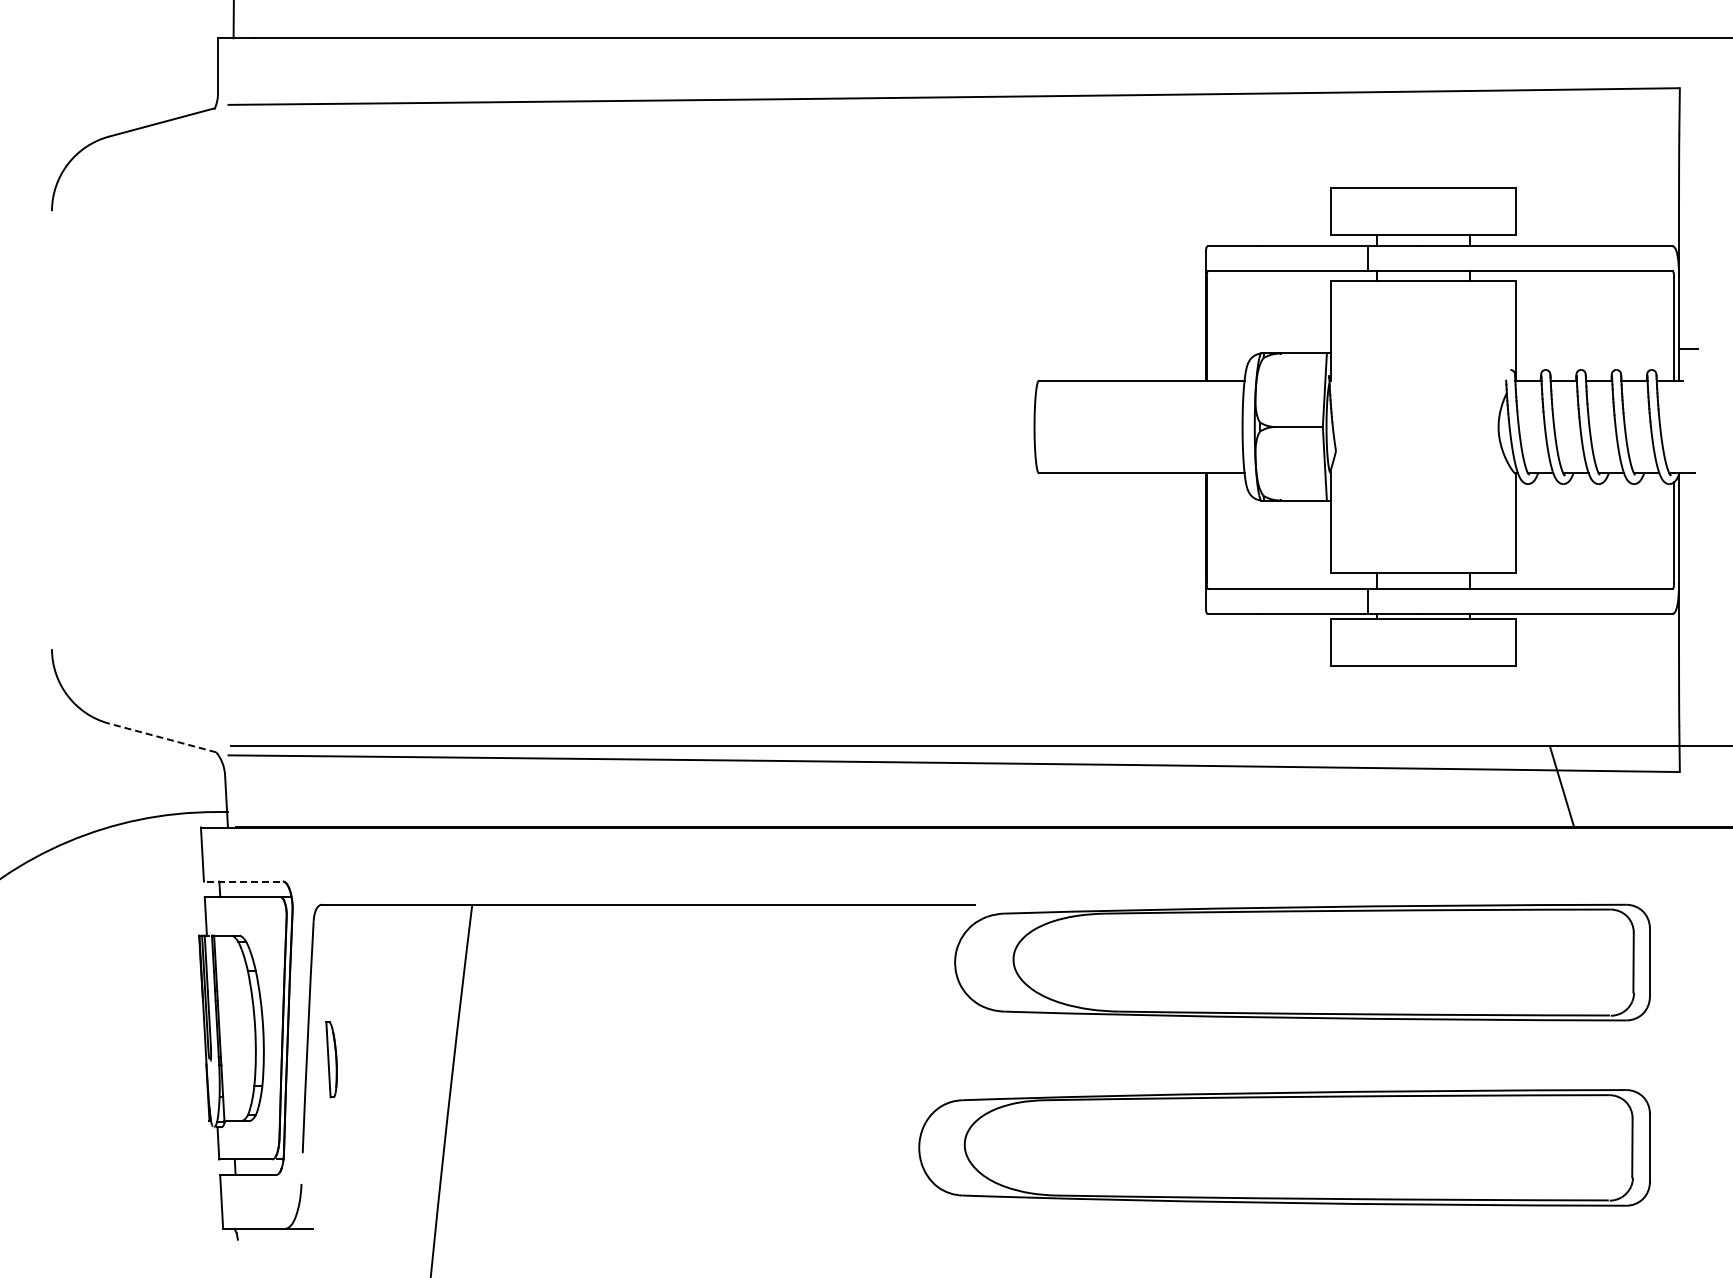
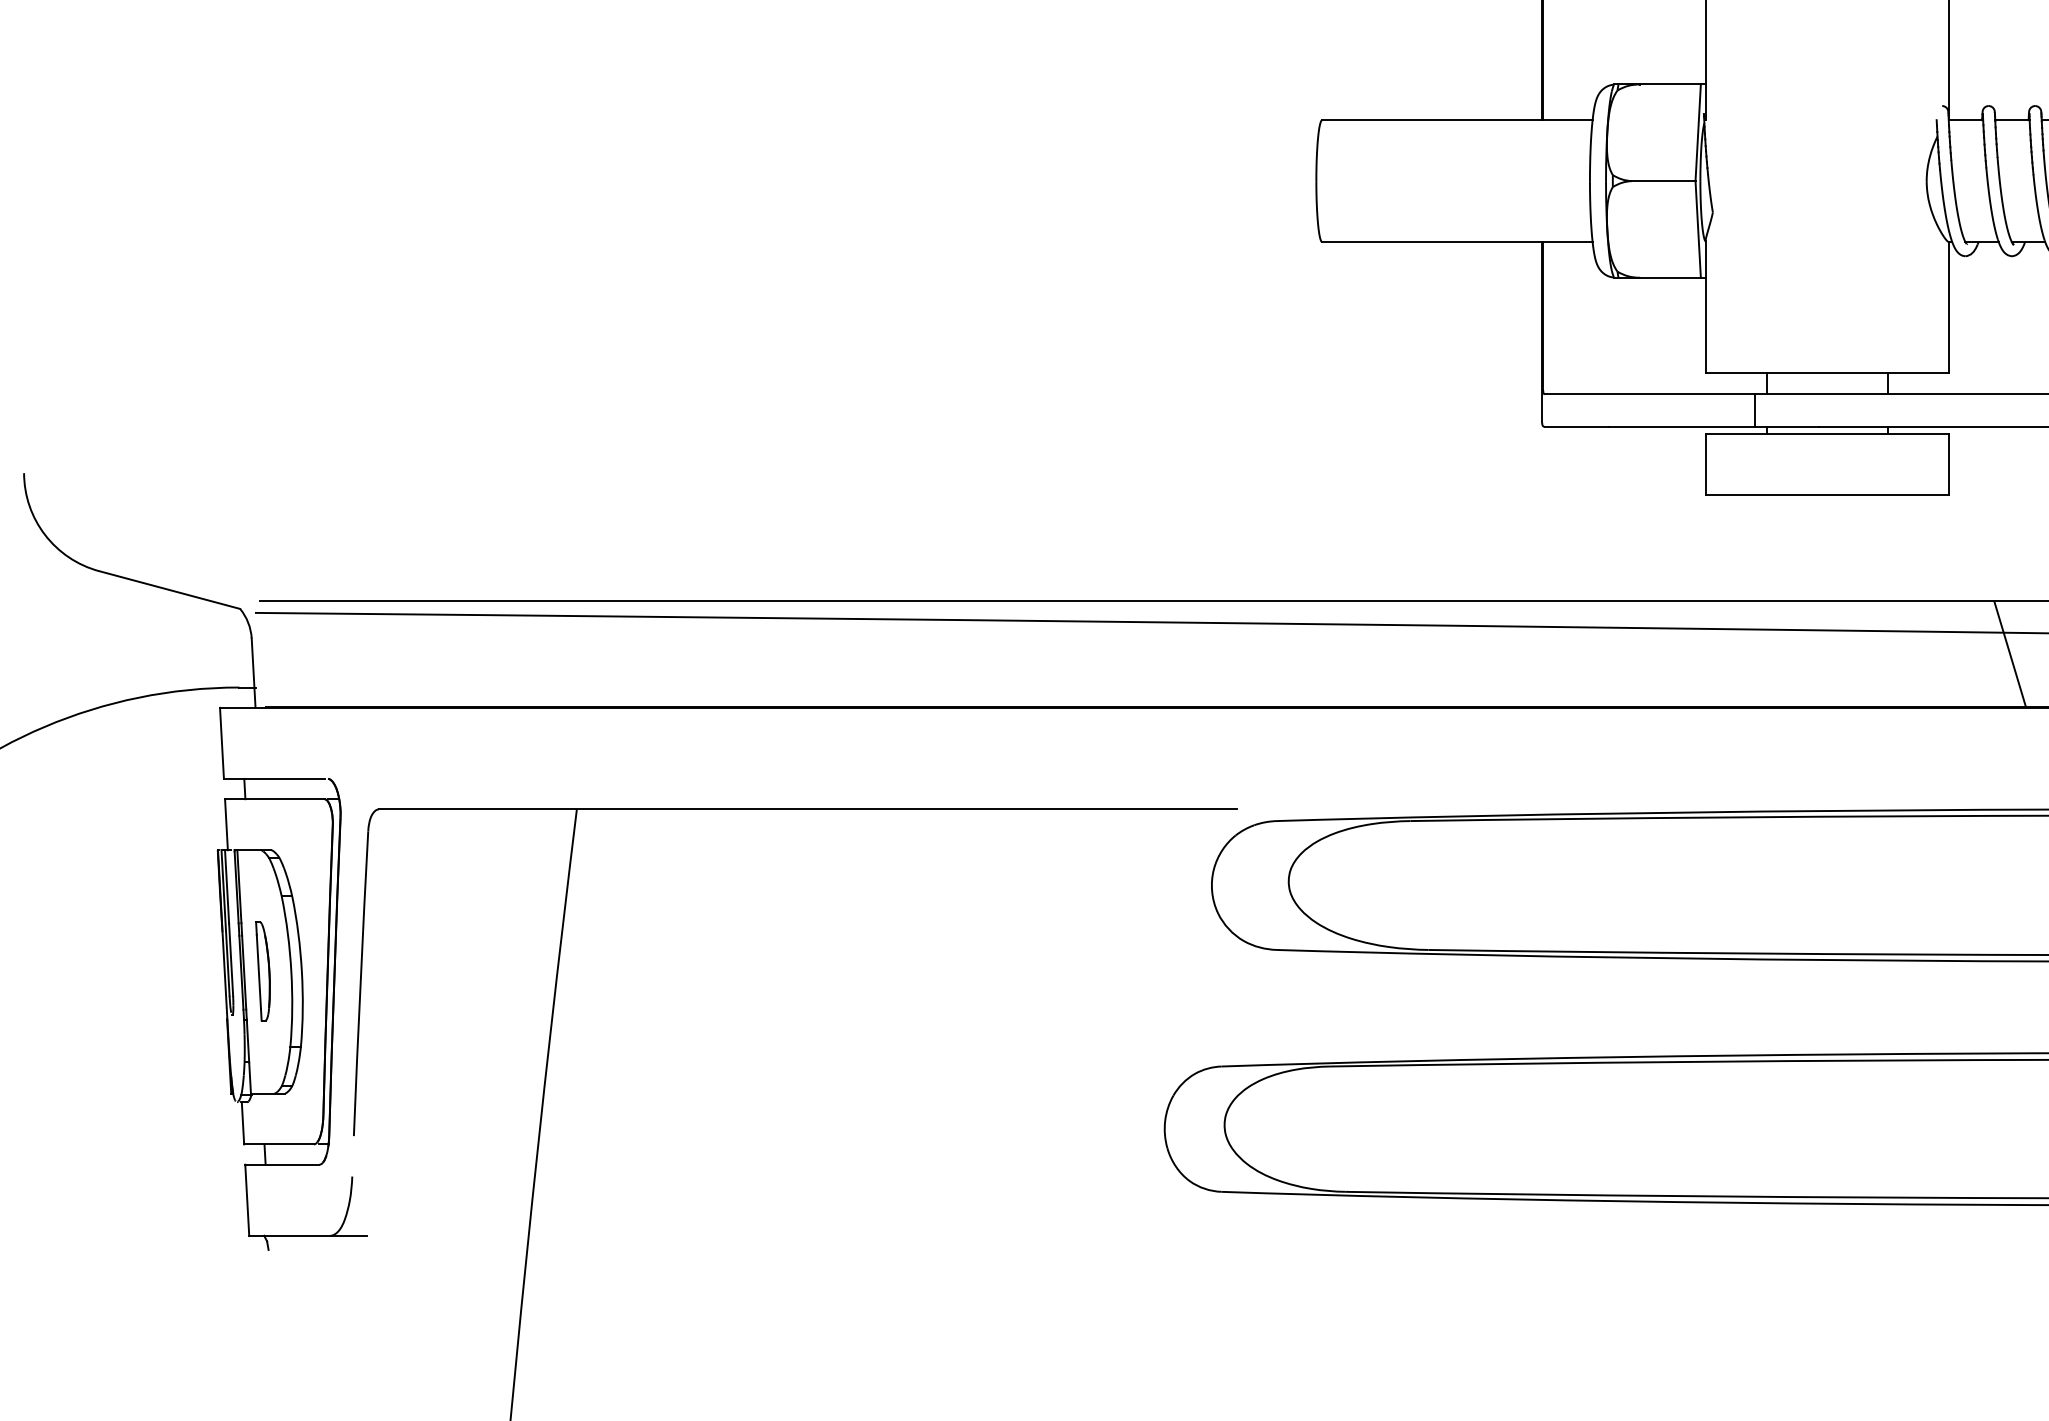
line: (162, 737) -> (169, 589), dashed -> solid
line: (241, 881) -> (273, 778), dashed -> solid
part: (331, 1059) -> (262, 970), moved

